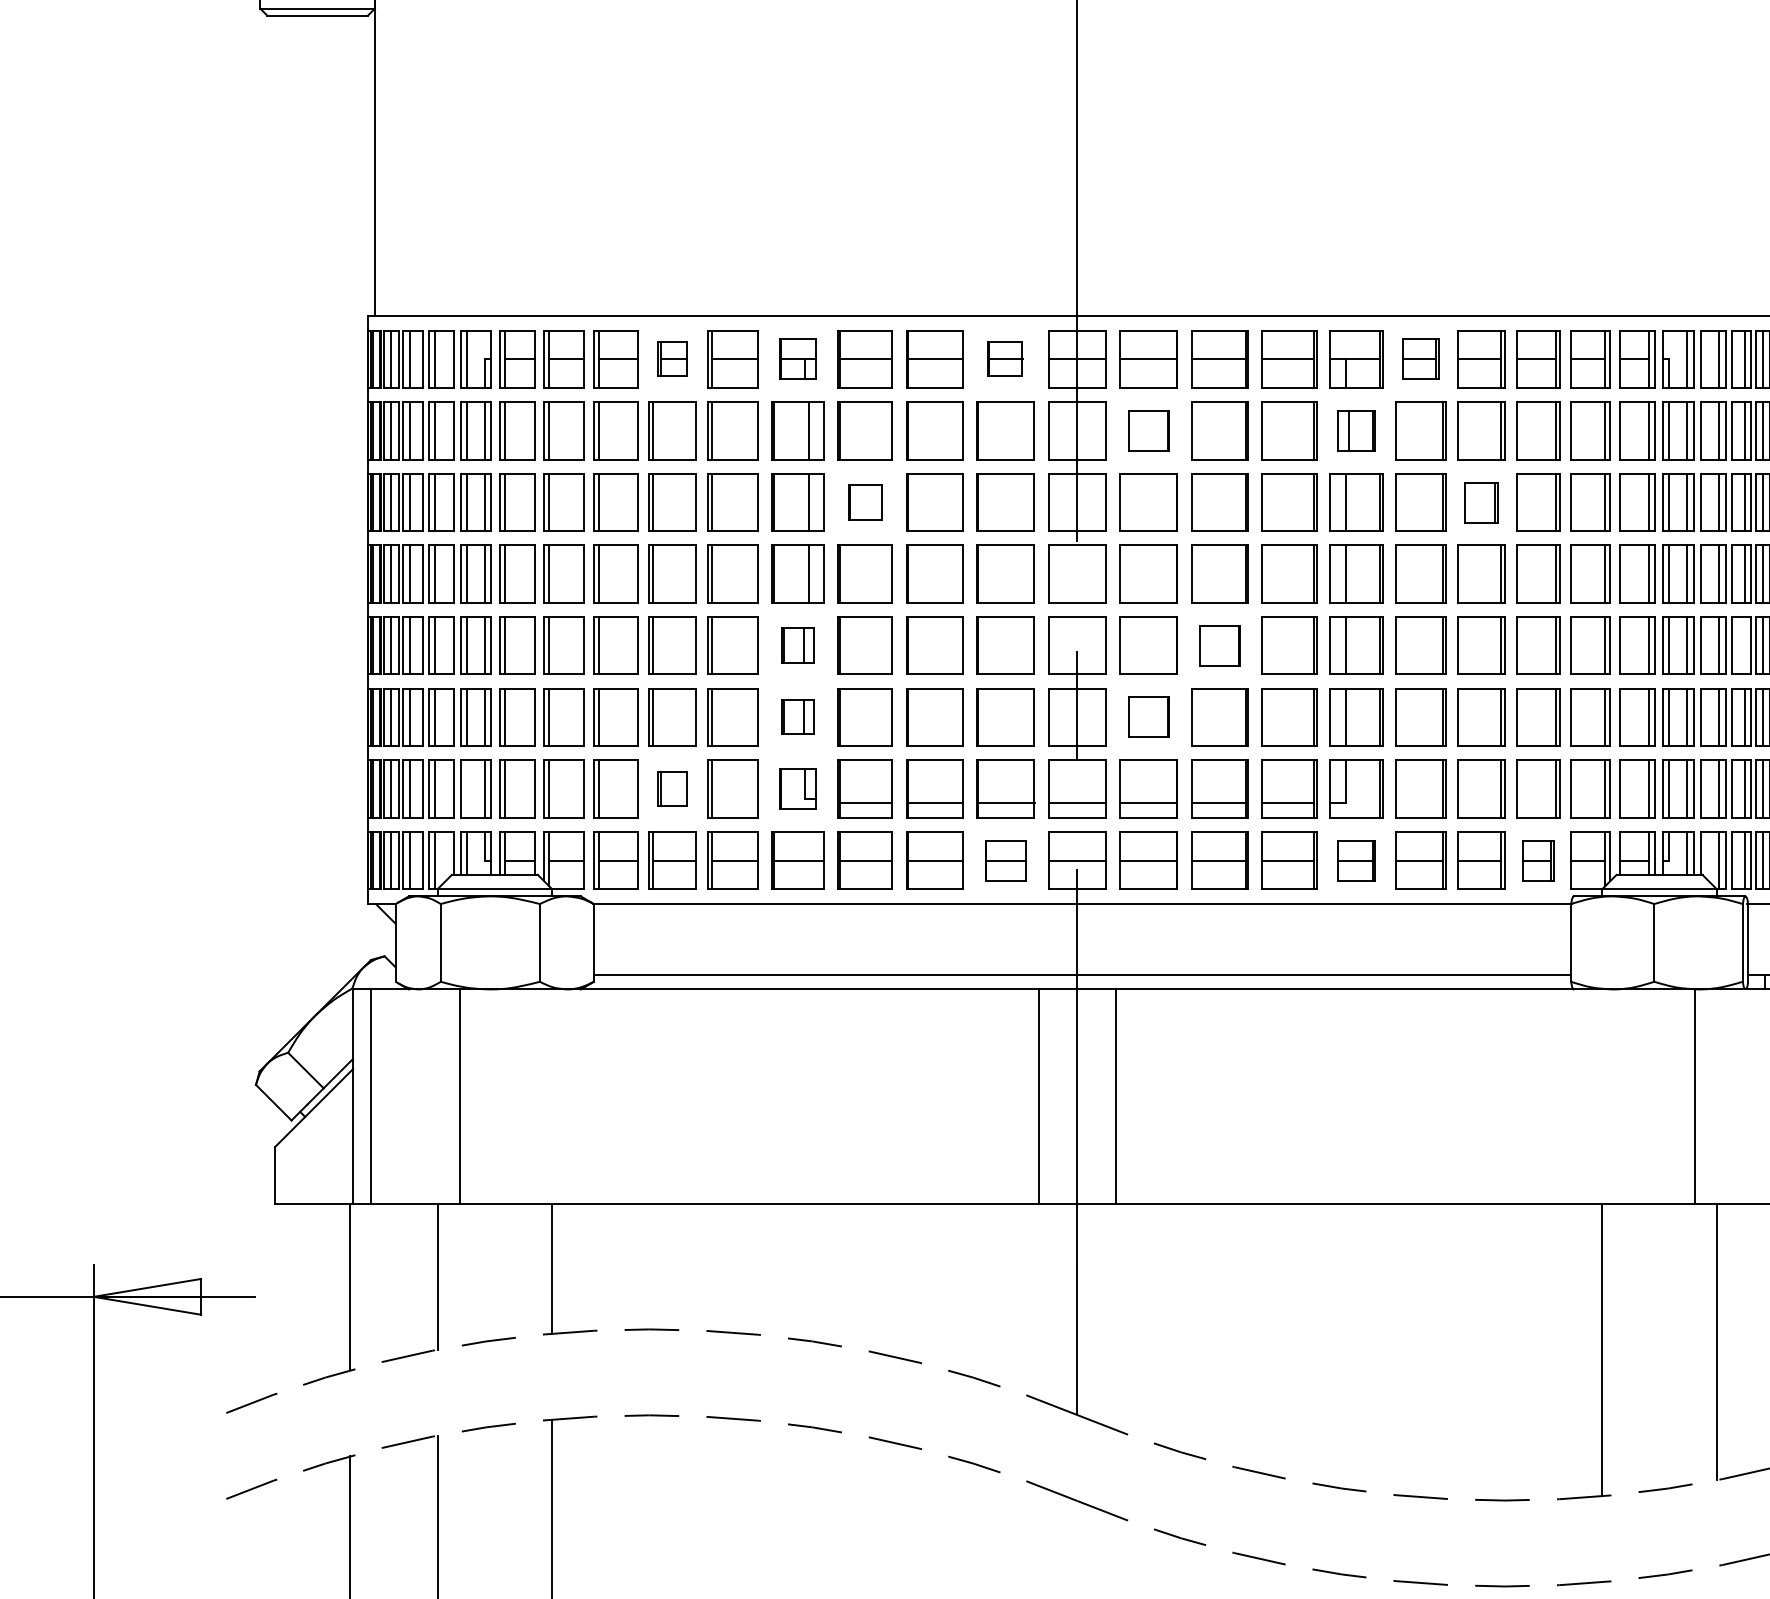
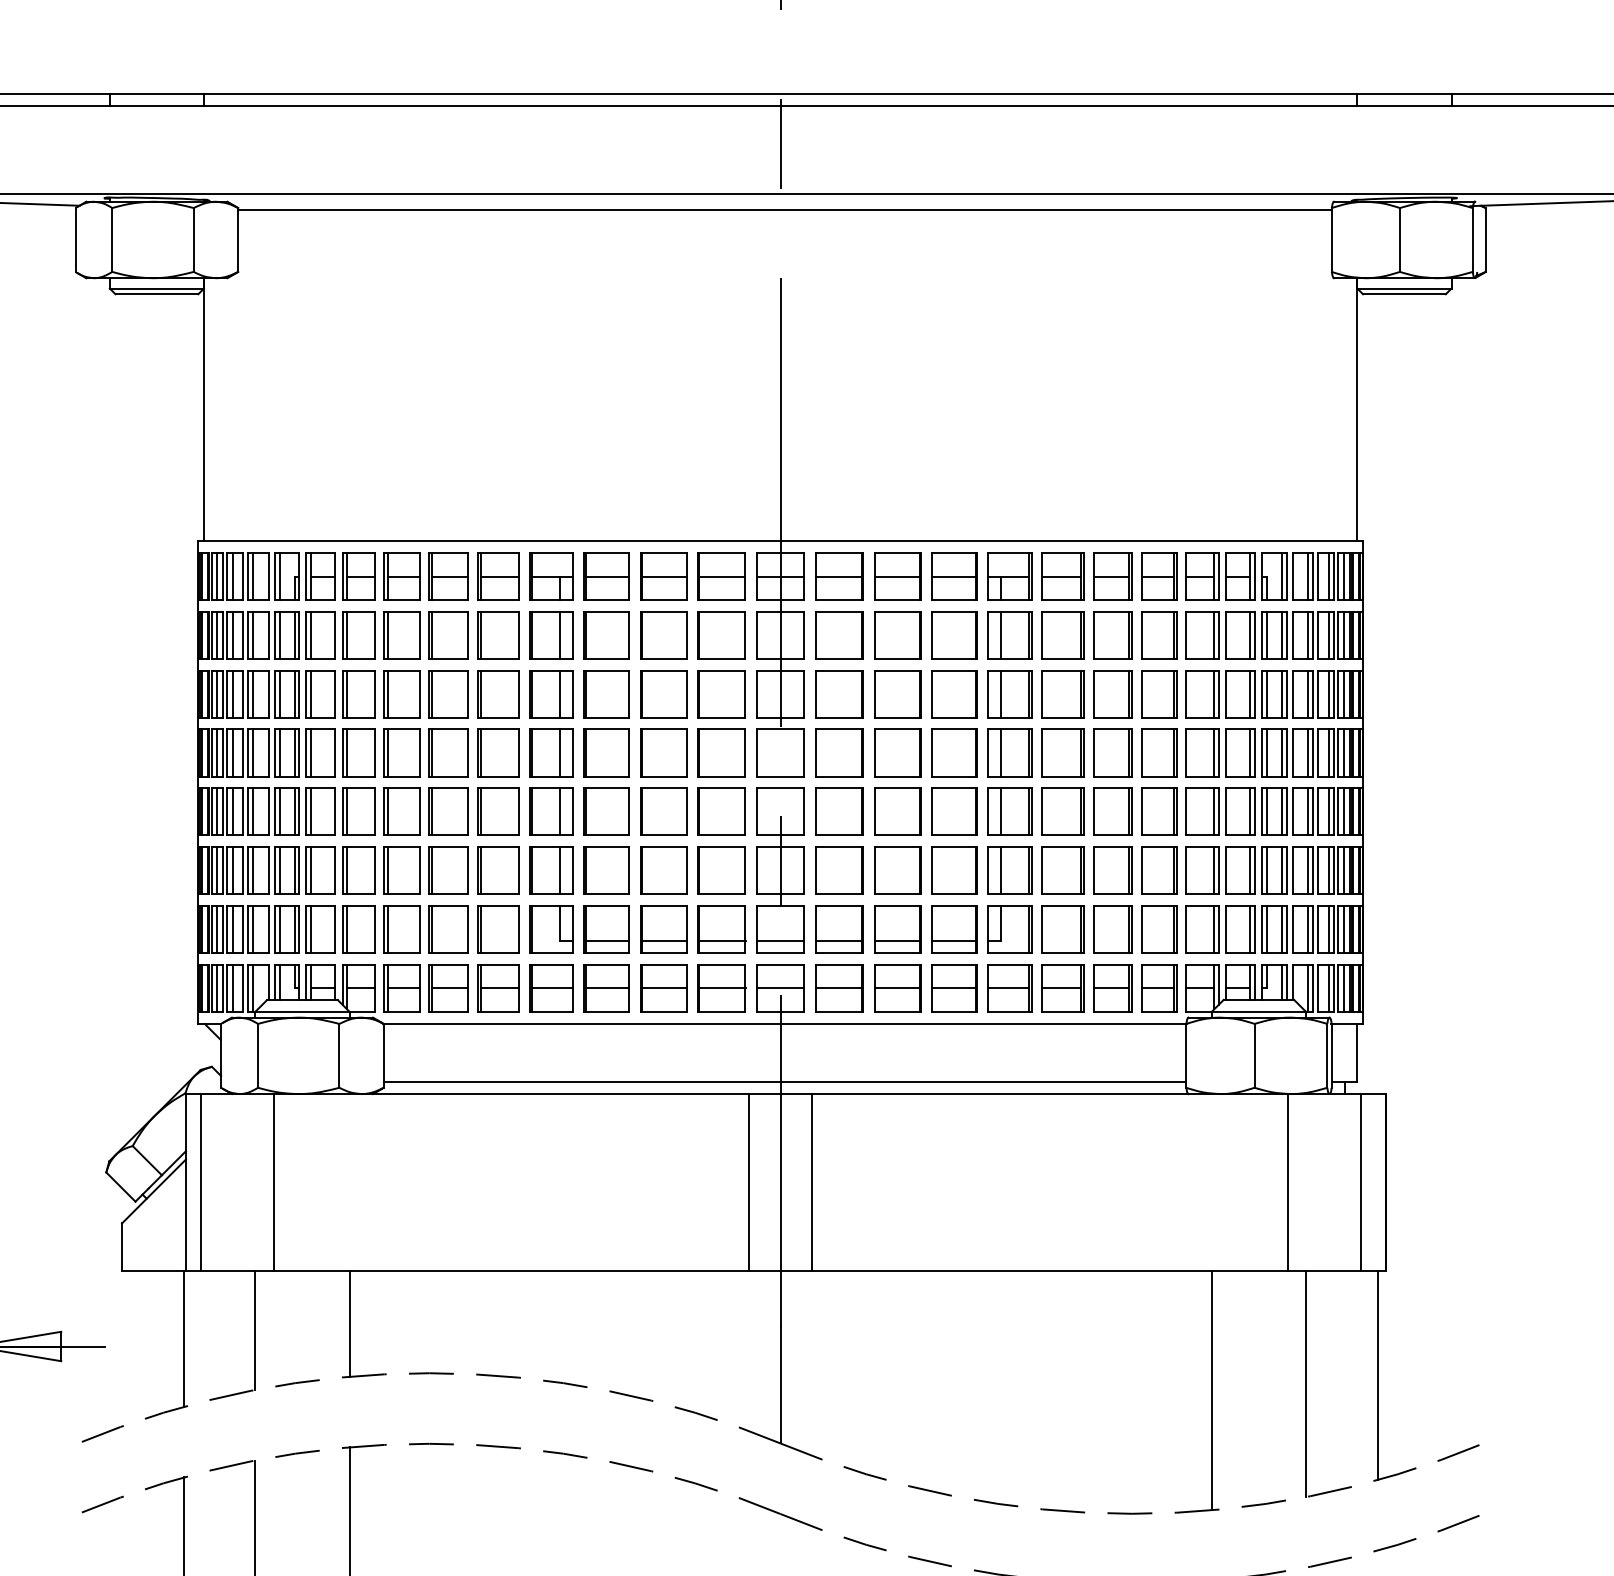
part: (672, 359) -> (448, 576), size x1.67
part: (798, 359) -> (551, 576), size x1.43
part: (1005, 359) -> (721, 576), size x1.67
part: (1420, 359) -> (1062, 576), size x1.43
part: (1148, 431) -> (839, 635), size x1.43
part: (1355, 431) -> (1009, 635), size x1.43
part: (865, 502) -> (606, 694), size x1.67
part: (1481, 502) -> (1112, 694), size x1.43
part: (798, 645) -> (551, 811), size x1.67
part: (1219, 645) -> (897, 811), size x1.43
line: (1744, 645) -> (1328, 811), added
part: (798, 717) -> (551, 870), size x1.67
part: (1148, 717) -> (839, 870), size x1.43
line: (466, 787) -> (279, 928), added
part: (672, 789) -> (448, 929), size x1.67
part: (798, 789) -> (551, 929), size x1.43
part: (1005, 860) -> (721, 988), size x1.43
part: (1355, 860) -> (1009, 988), size x1.43
part: (1538, 860) -> (1159, 988), size x1.43

